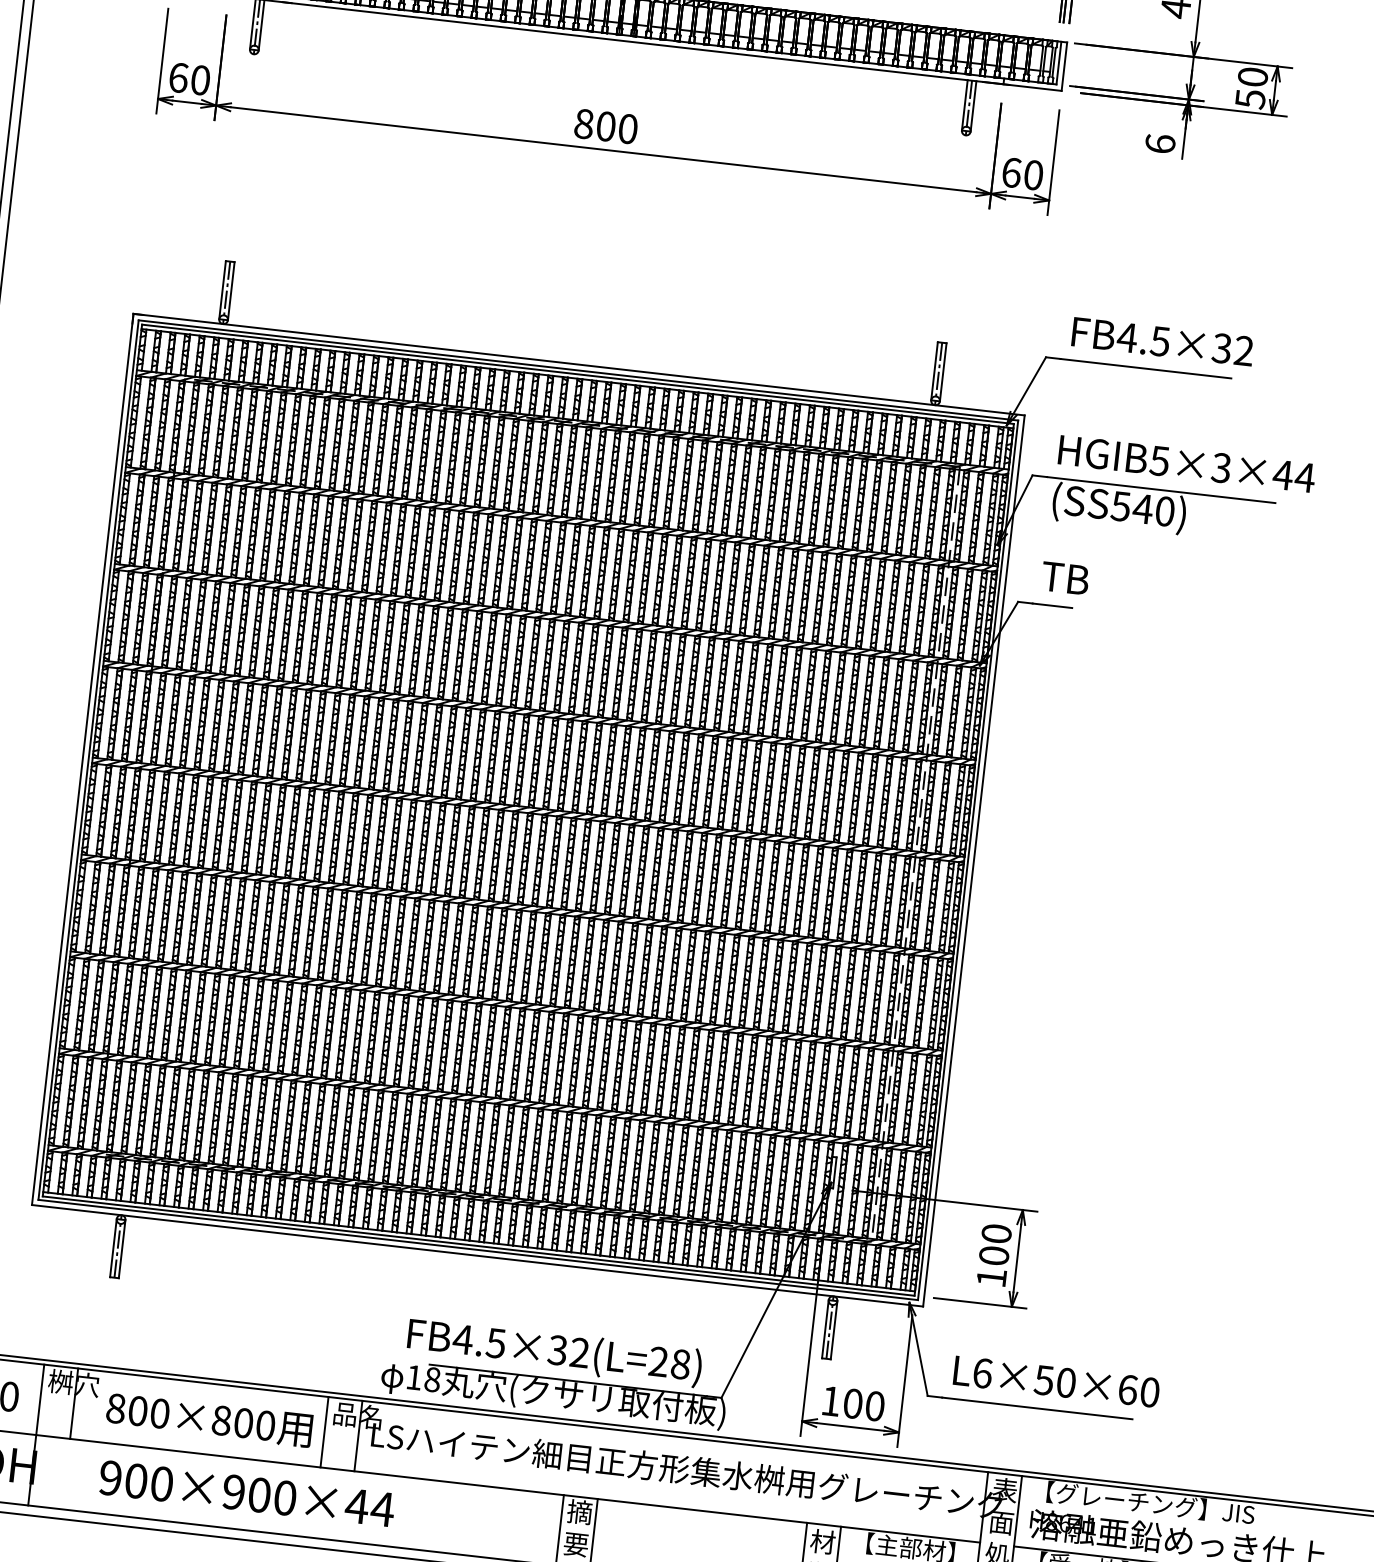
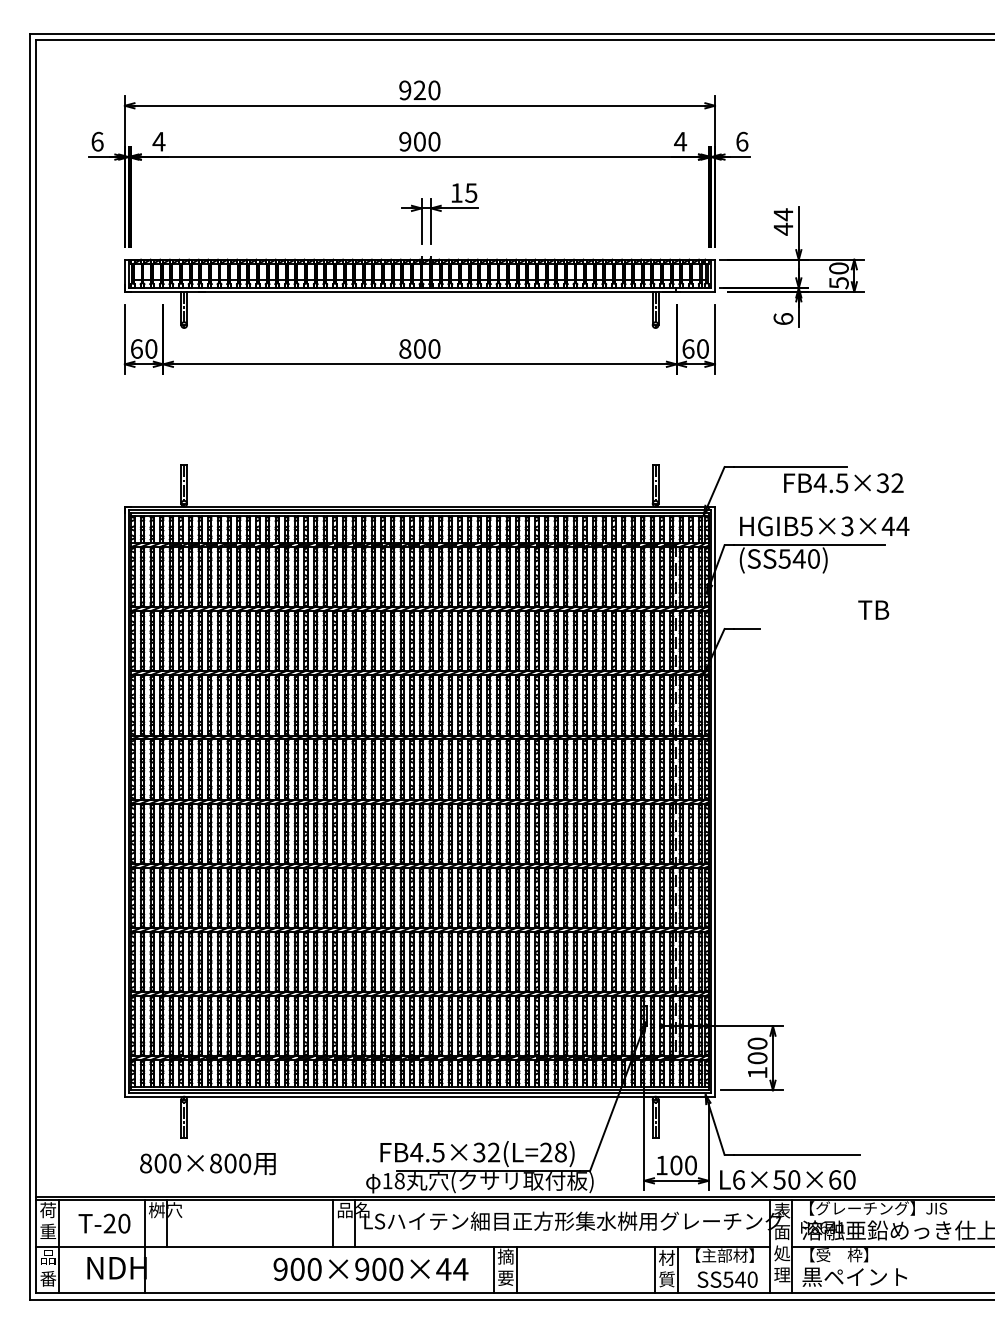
text: (1162, 342) -> (843, 483), moved
text: (1065, 577) -> (873, 609), moved
text: (1056, 1381) -> (787, 1179), moved
text: (208, 1420) -> (207, 1164), moved
text: (246, 1492) -> (370, 1268), moved

